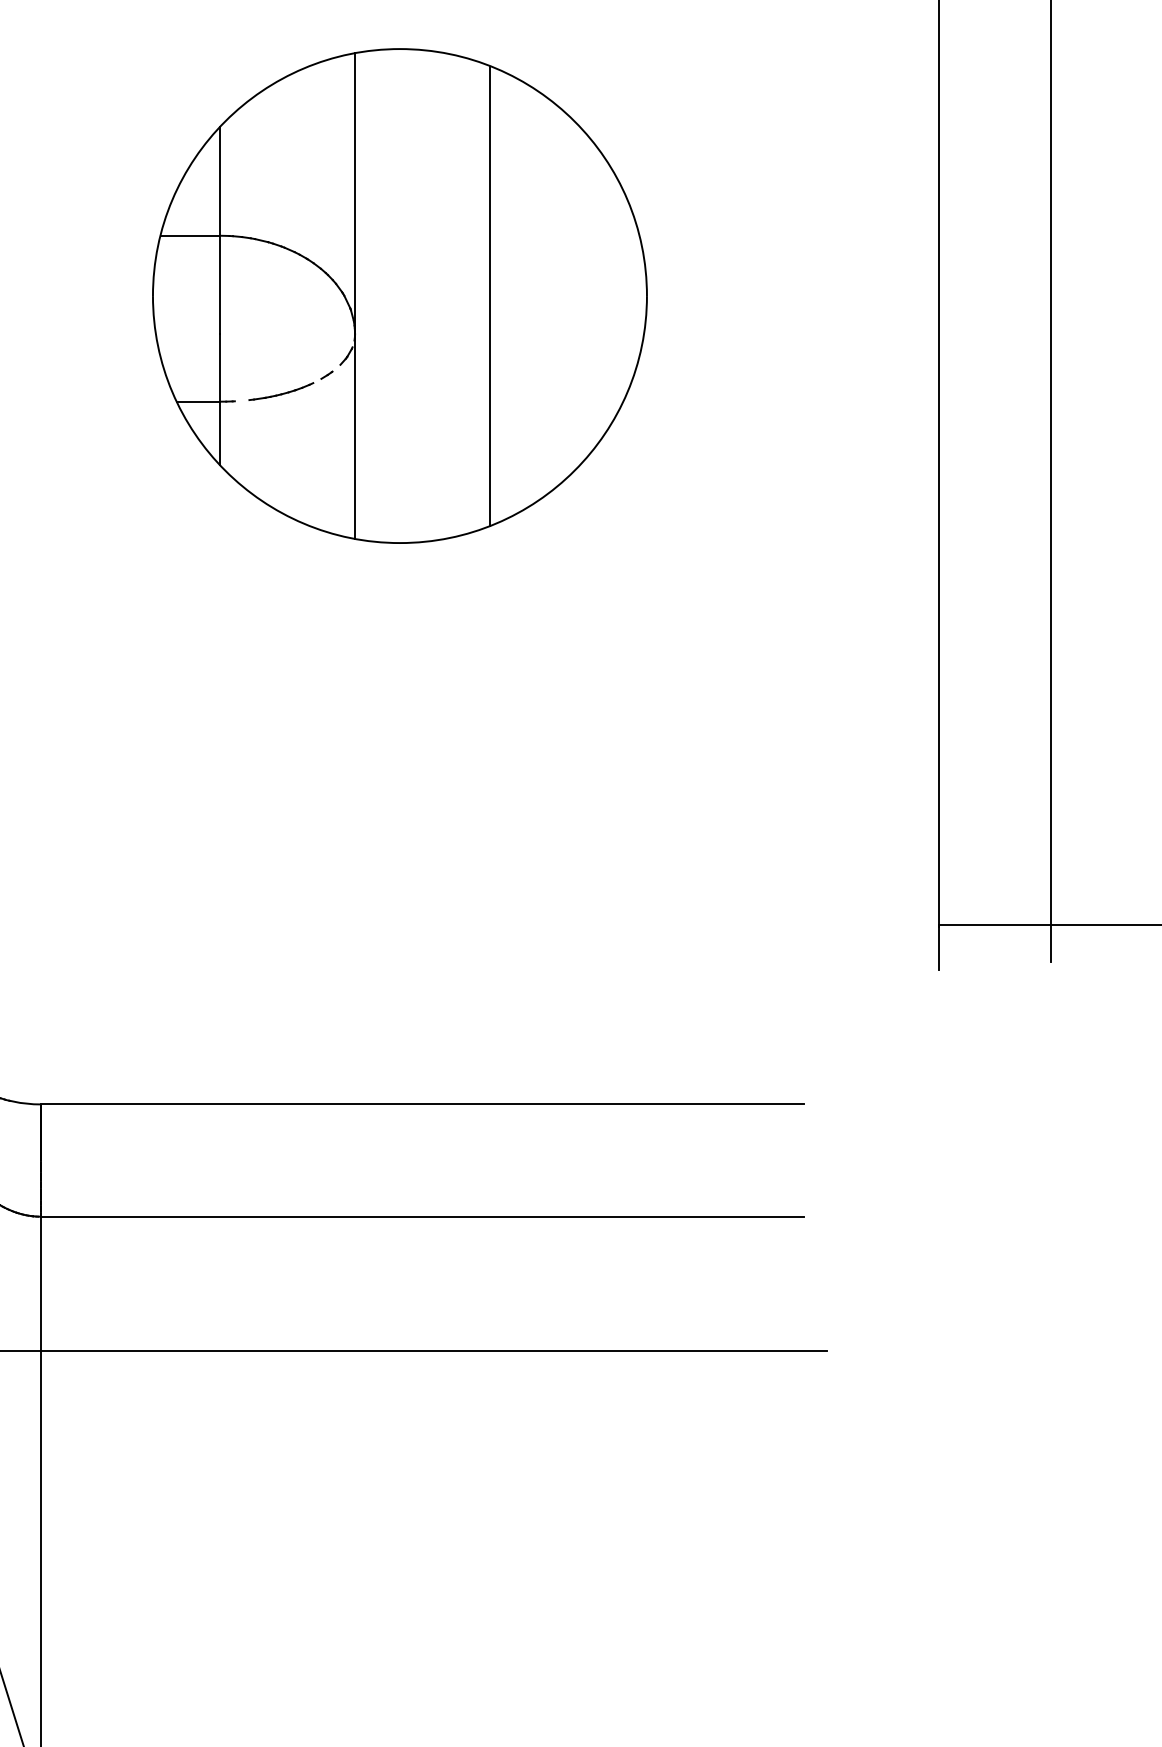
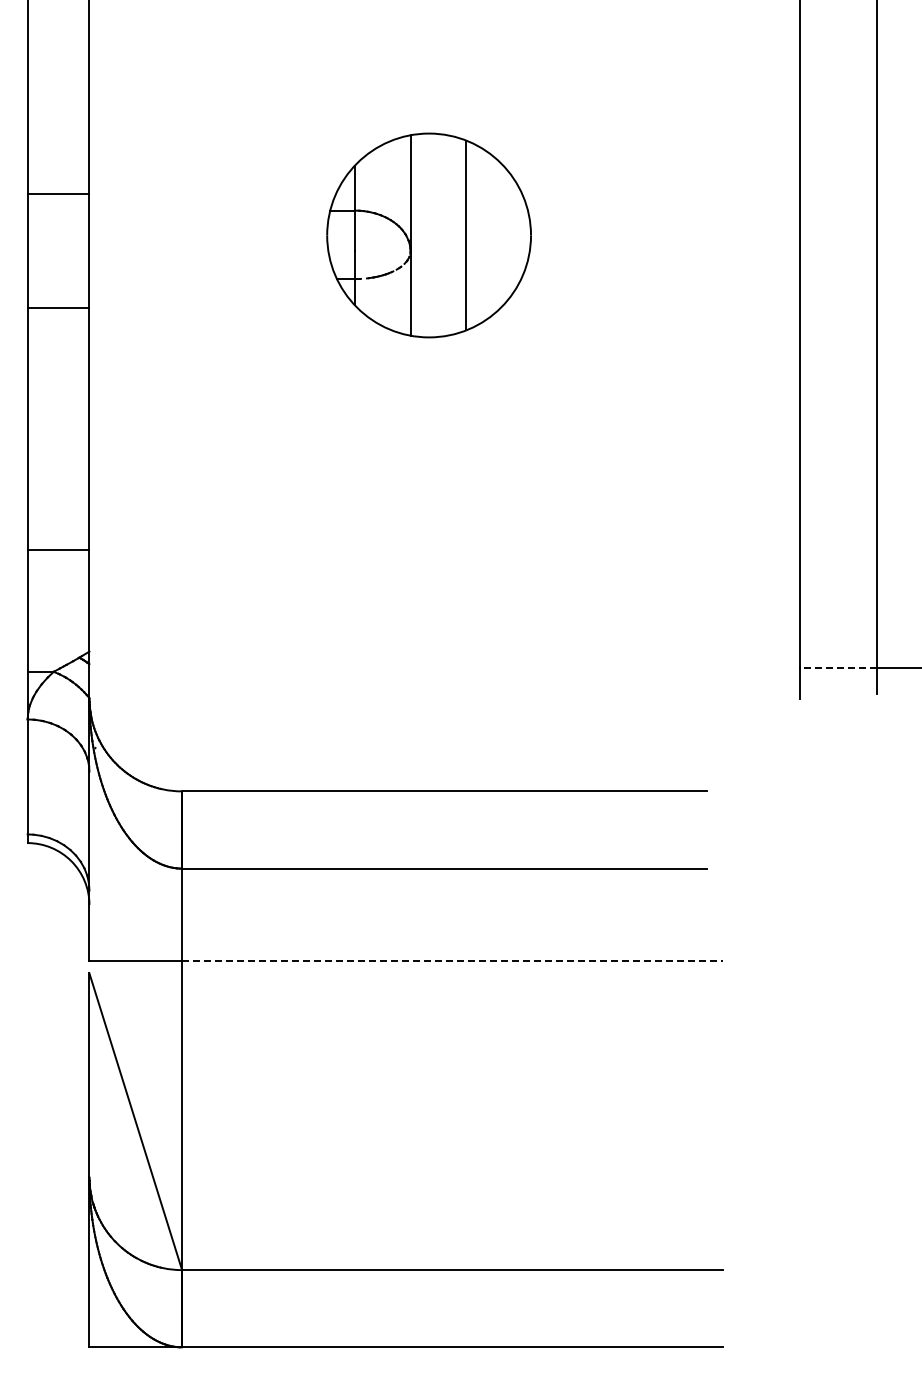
part: (398, 296) -> (428, 235), size x0.6
line: (995, 924) -> (838, 667), solid -> dashed
line: (435, 1351) -> (453, 961), solid -> dashed

